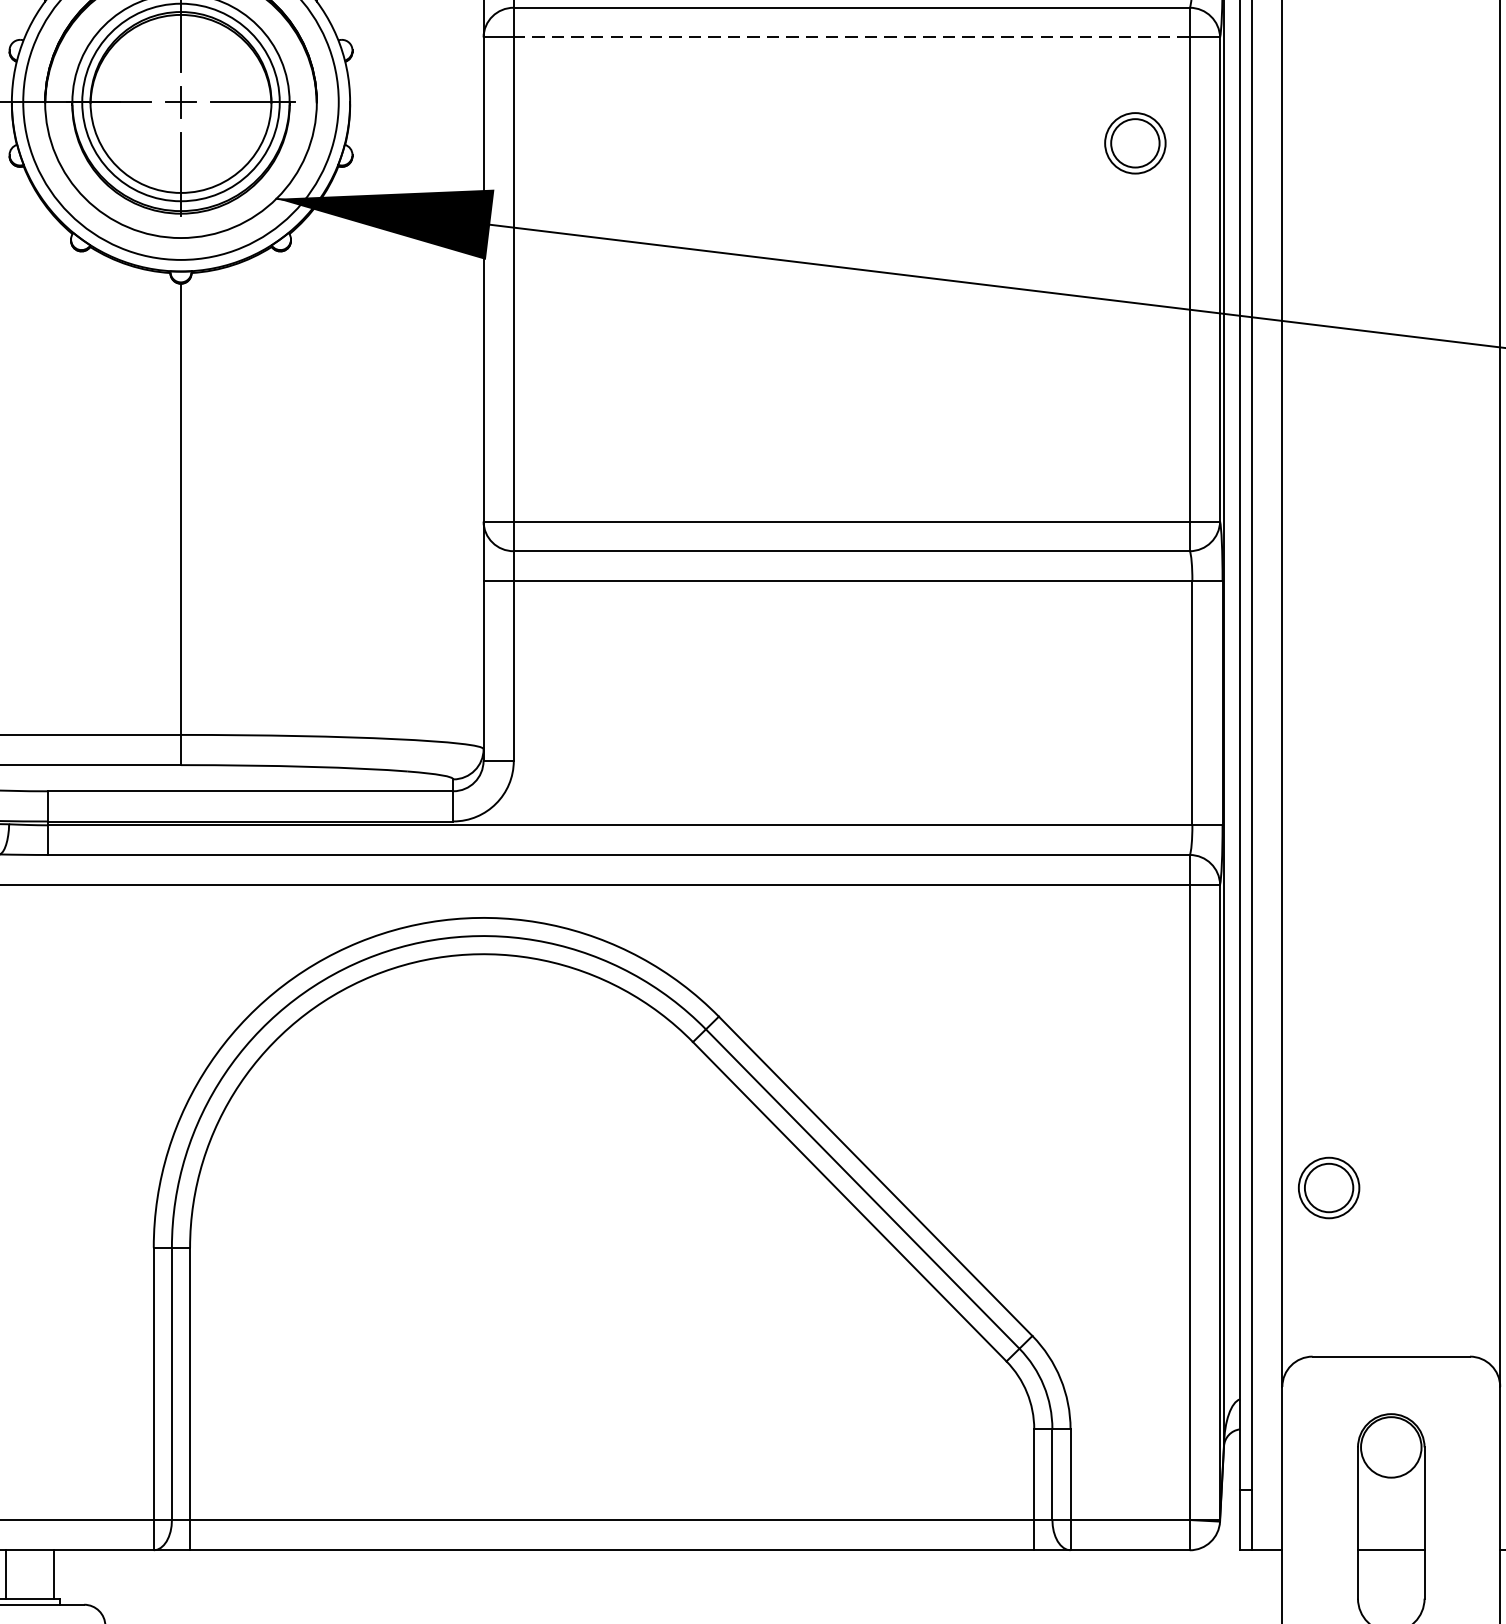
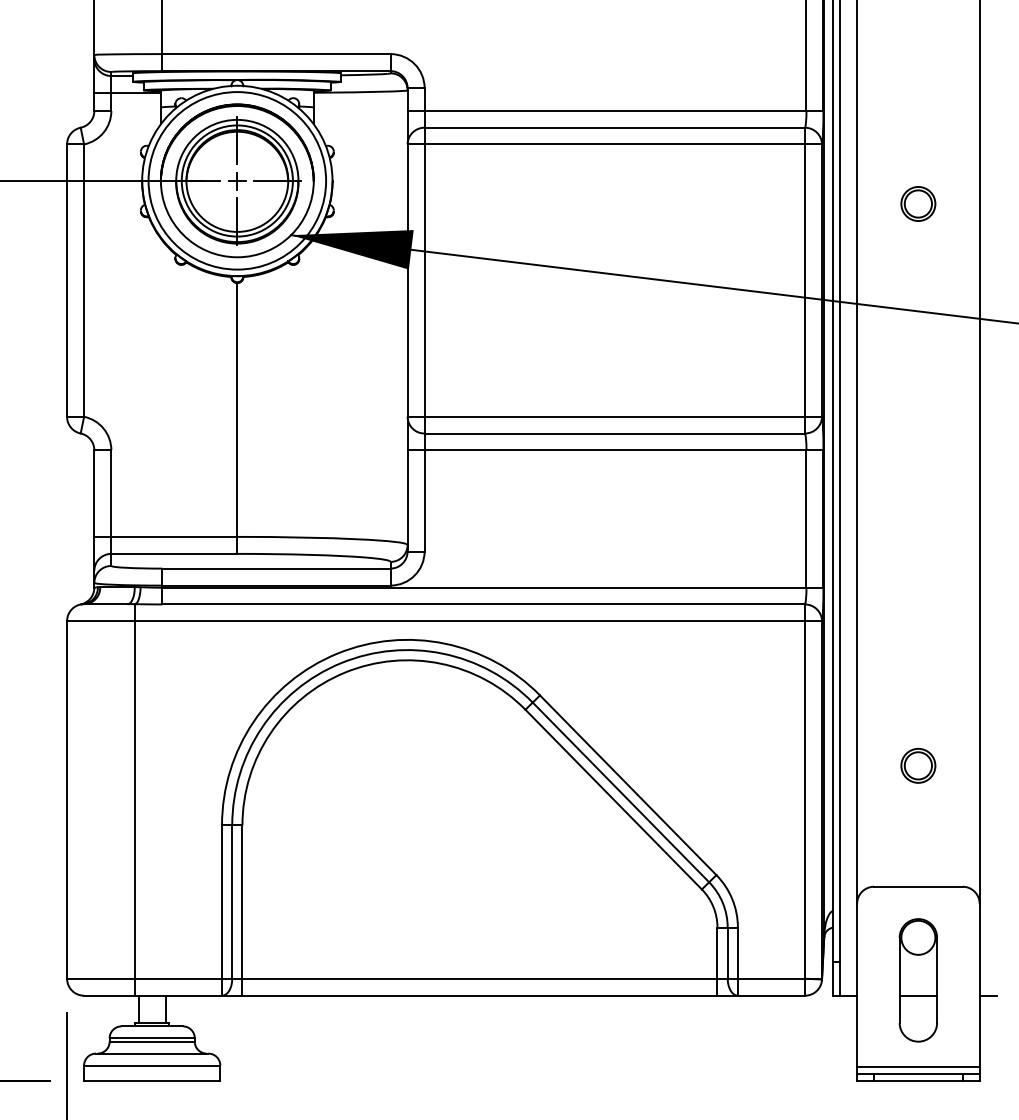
line: (851, 37) -> (614, 144), dashed -> solid
part: (1135, 142) -> (918, 203), moved
part: (1329, 1187) -> (918, 765), moved

